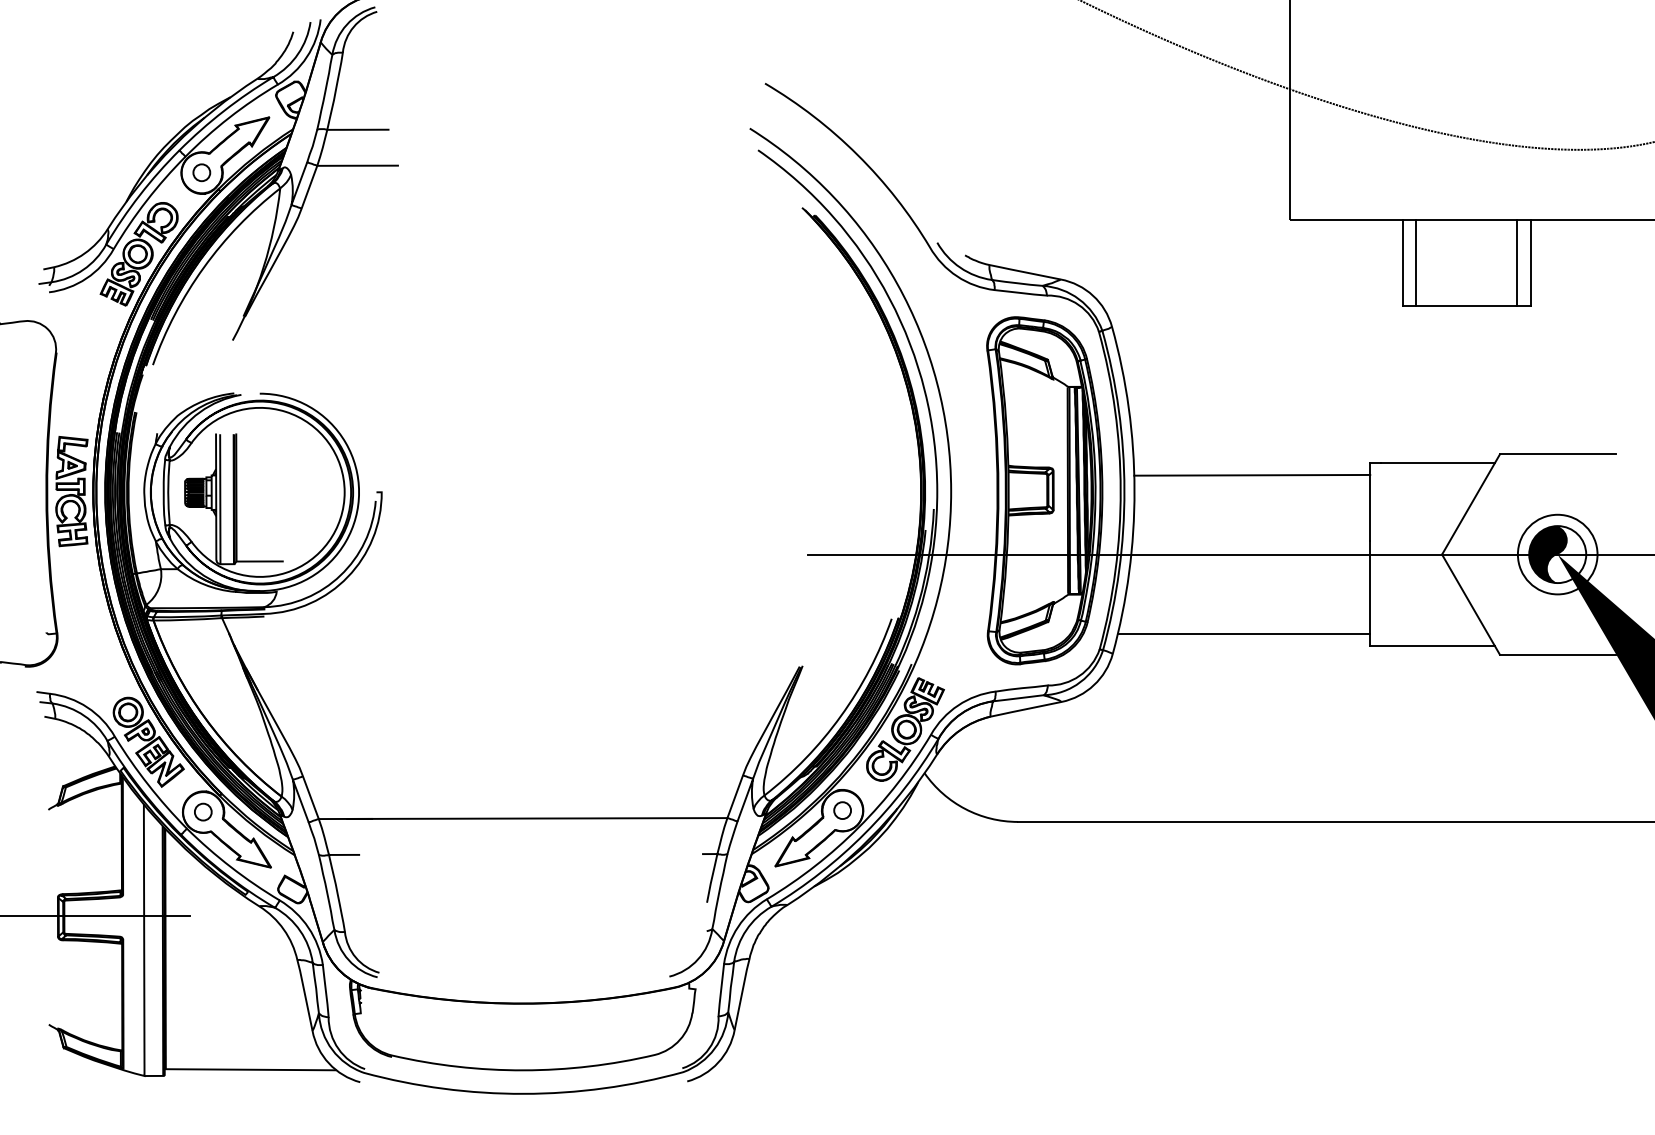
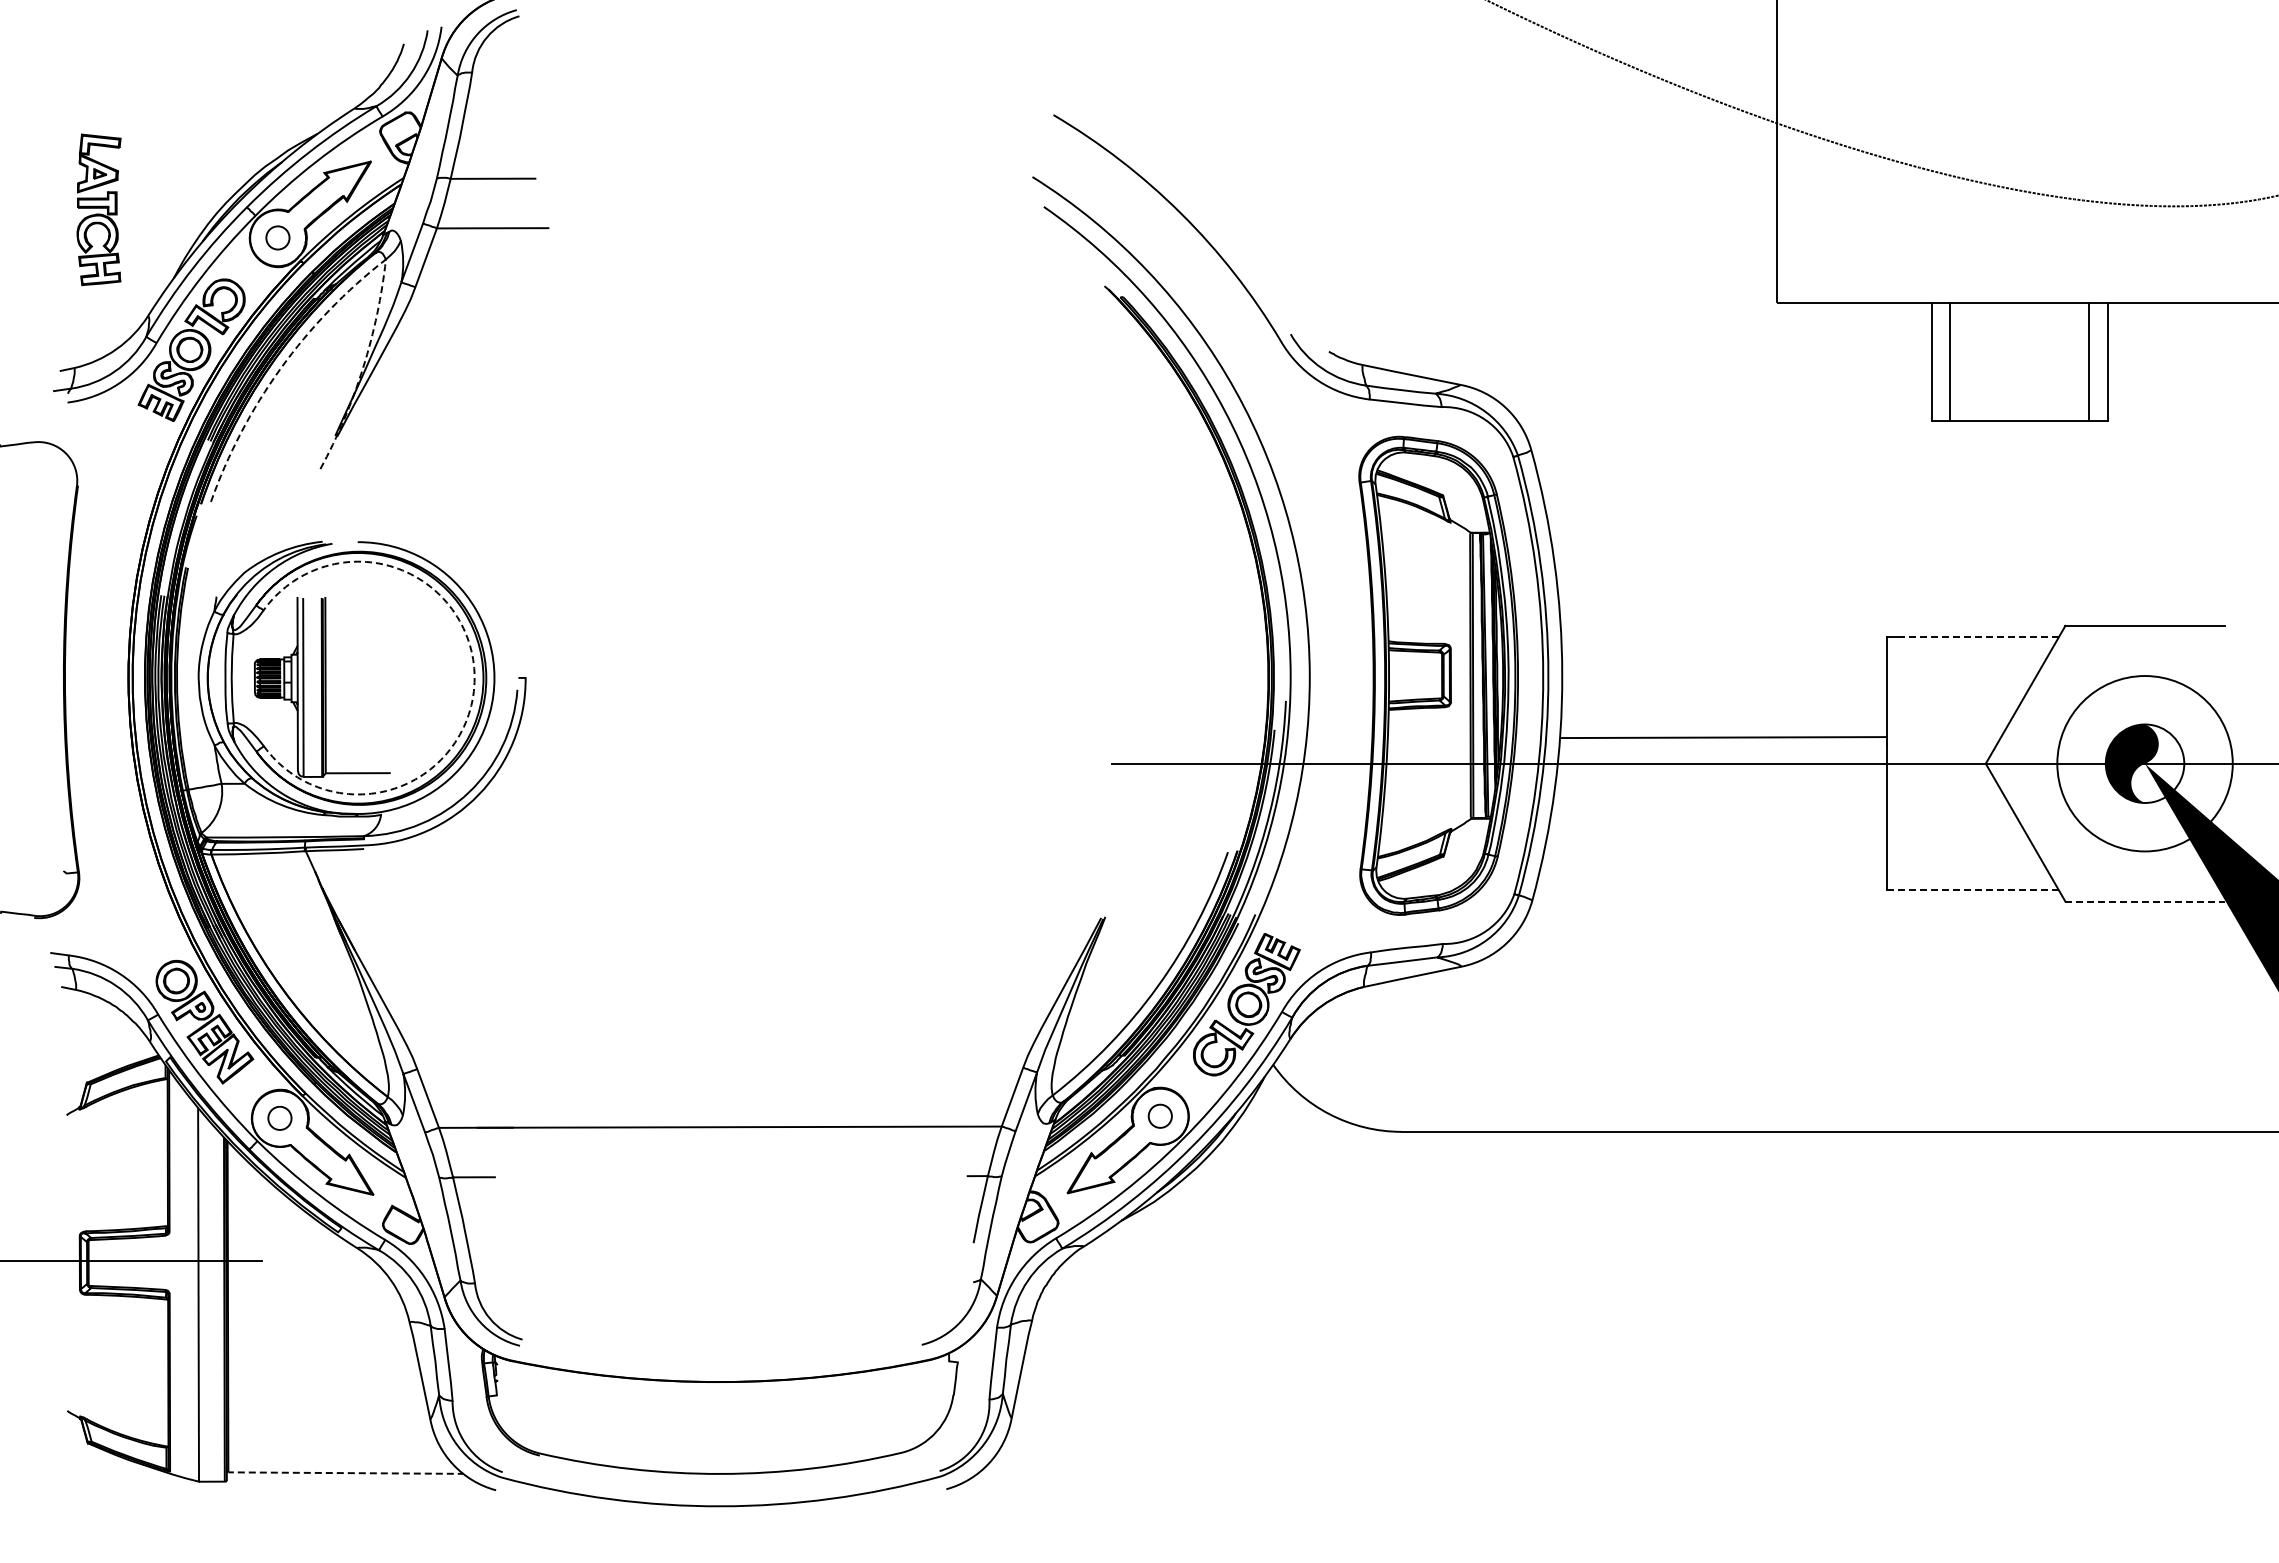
line: (256, 208) -> (353, 287), solid -> dashed
line: (1438, 462) -> (1980, 637), solid -> dashed
line: (1252, 475) -> (1724, 737), moved
part: (71, 491) -> (98, 209), moved
arc: (344, 491) -> (474, 677), solid -> dashed
circle: (1557, 554) -> (2144, 763), size x1.6
line: (1243, 634) -> (1712, 873), removed
line: (1432, 646) -> (1972, 890), solid -> dashed
line: (1558, 654) -> (2145, 901), solid -> dashed
line: (250, 1070) -> (344, 1473), solid -> dashed

